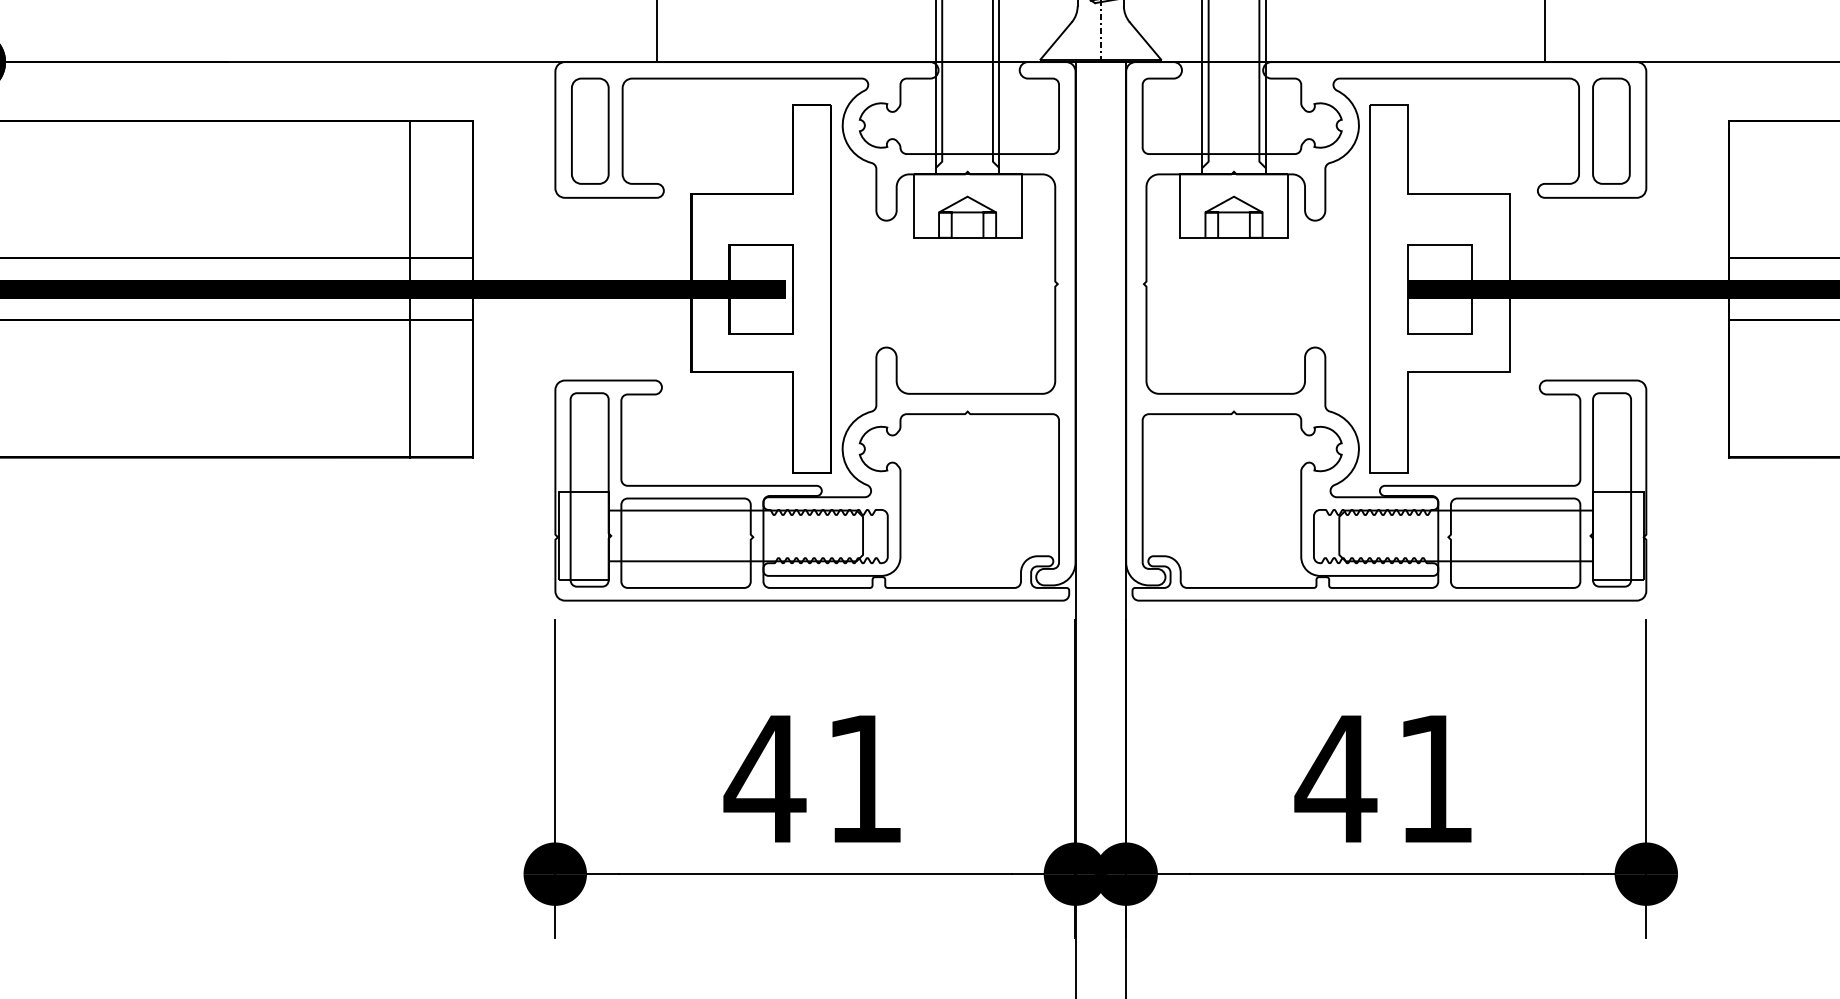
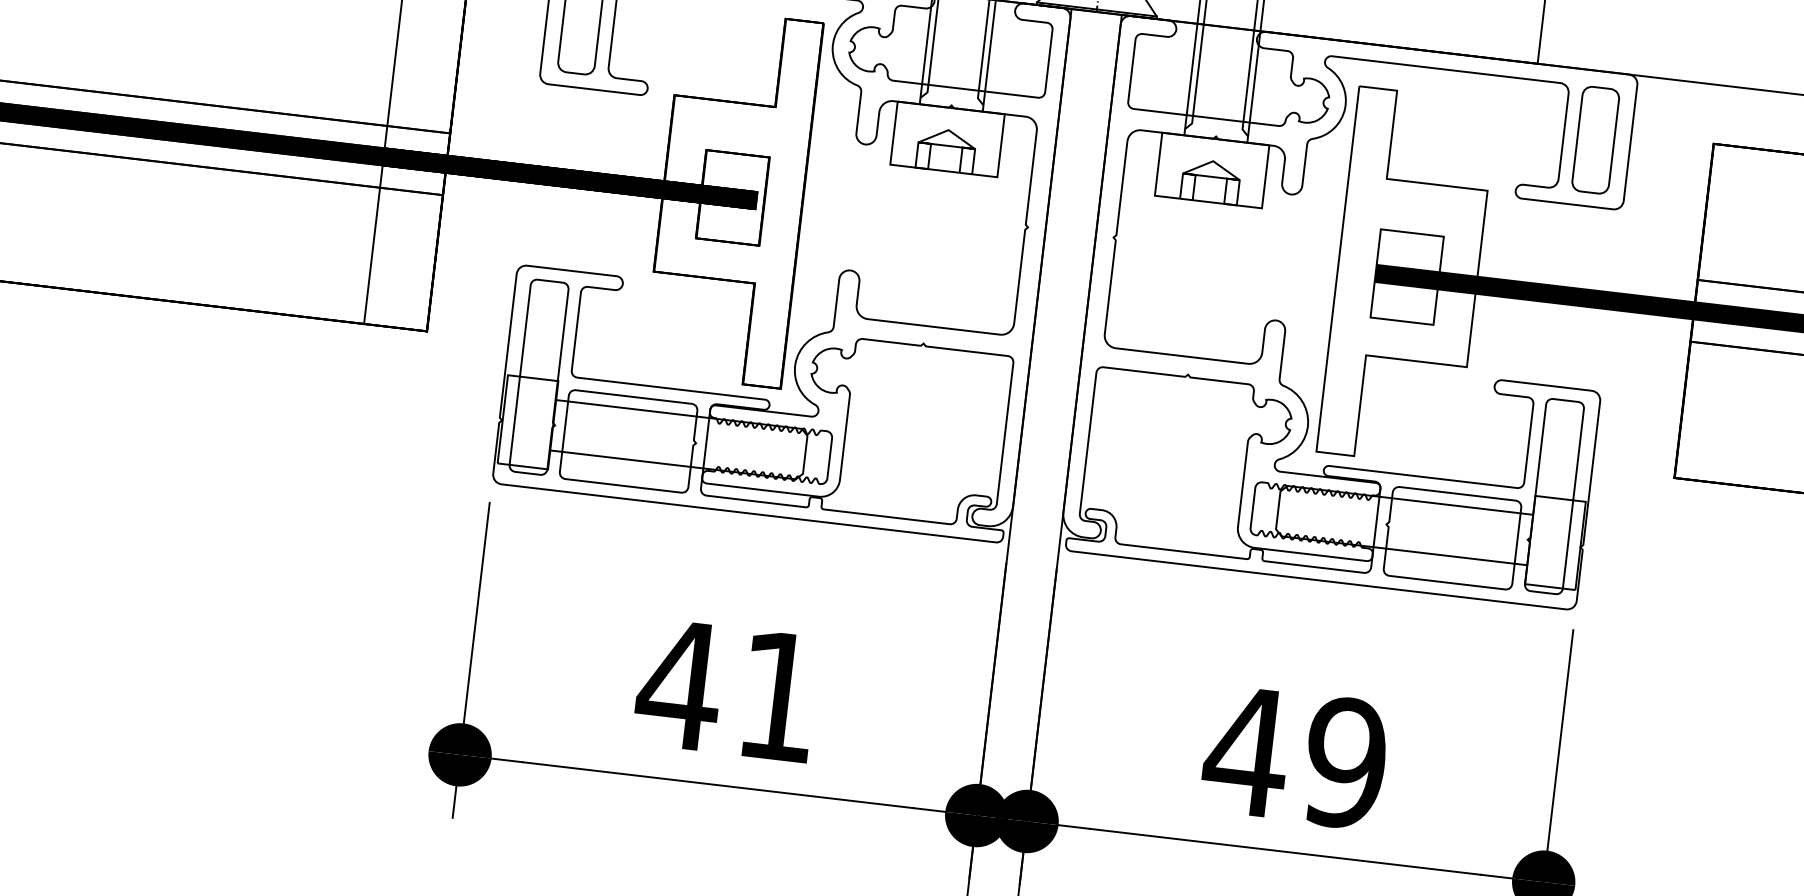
text: (1435, 778) -> (1345, 762), 41 -> 49

